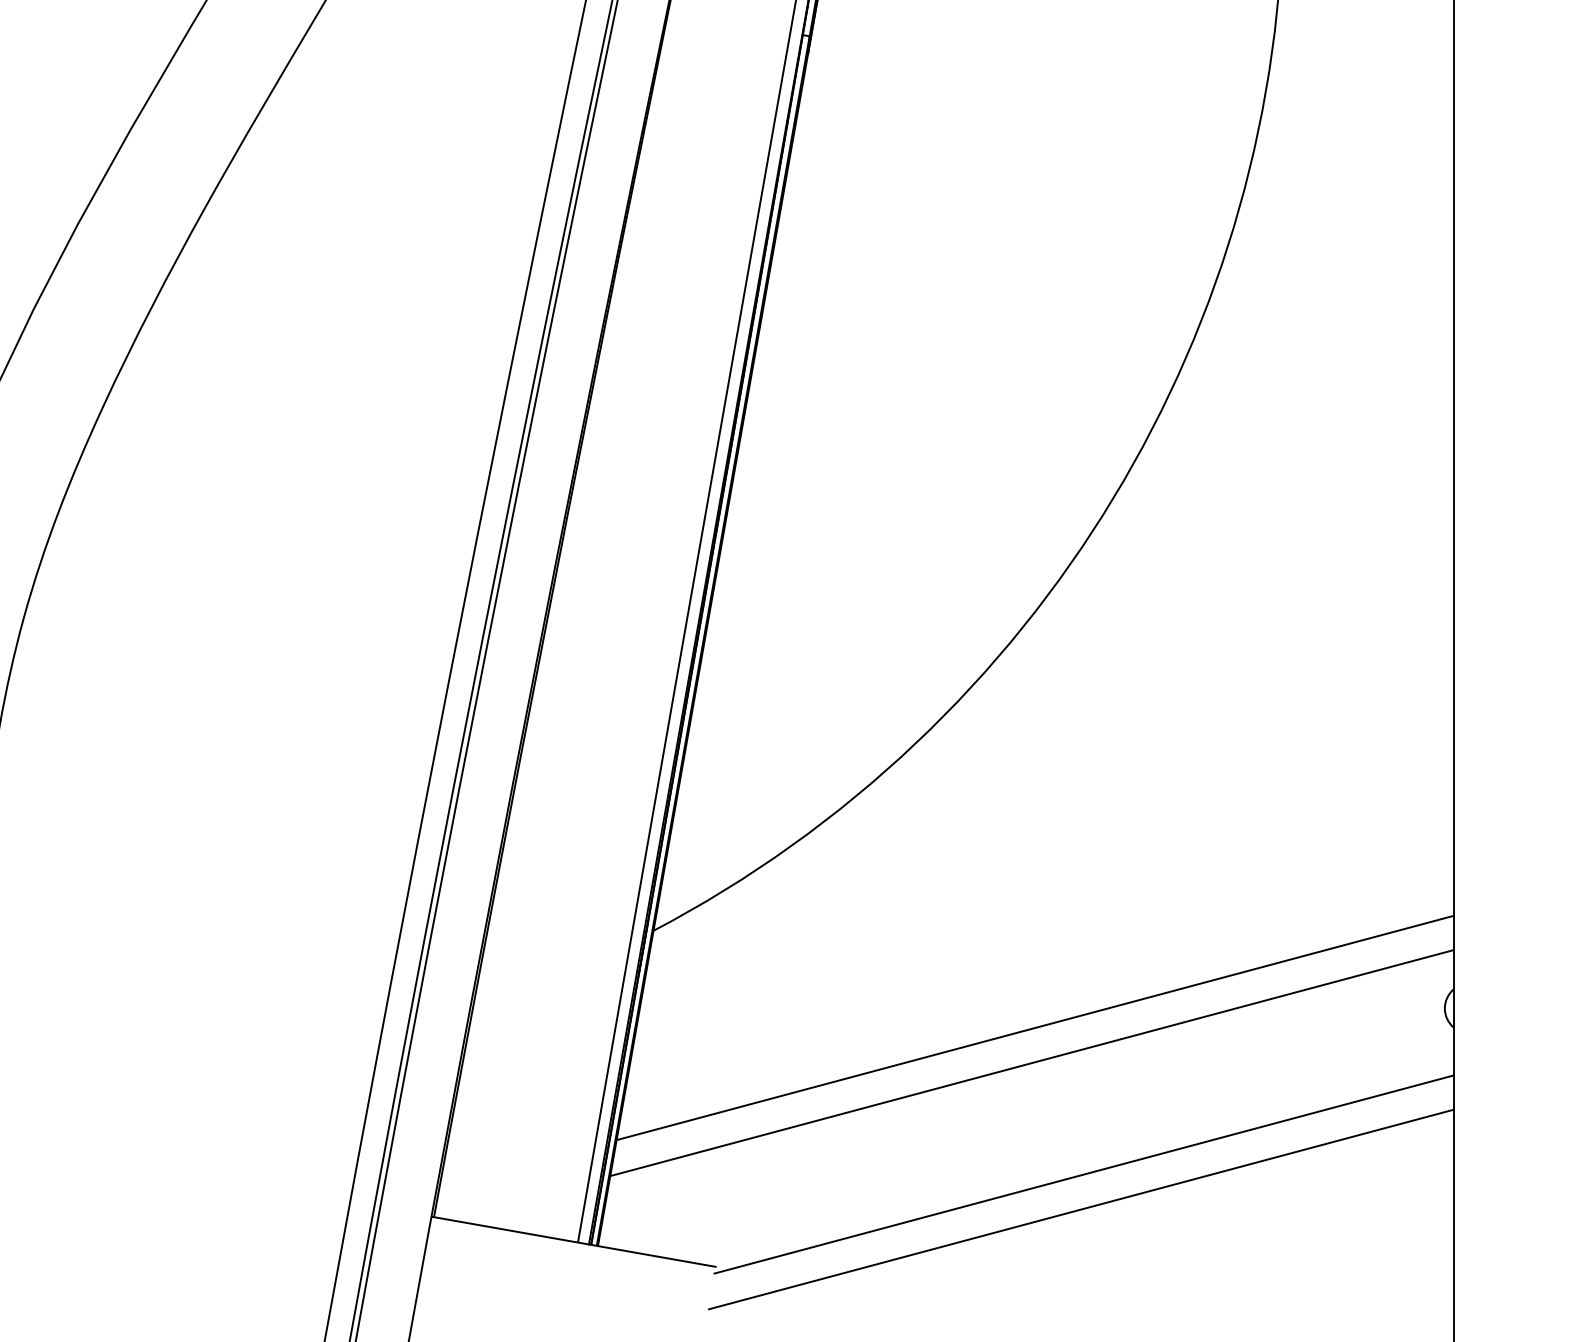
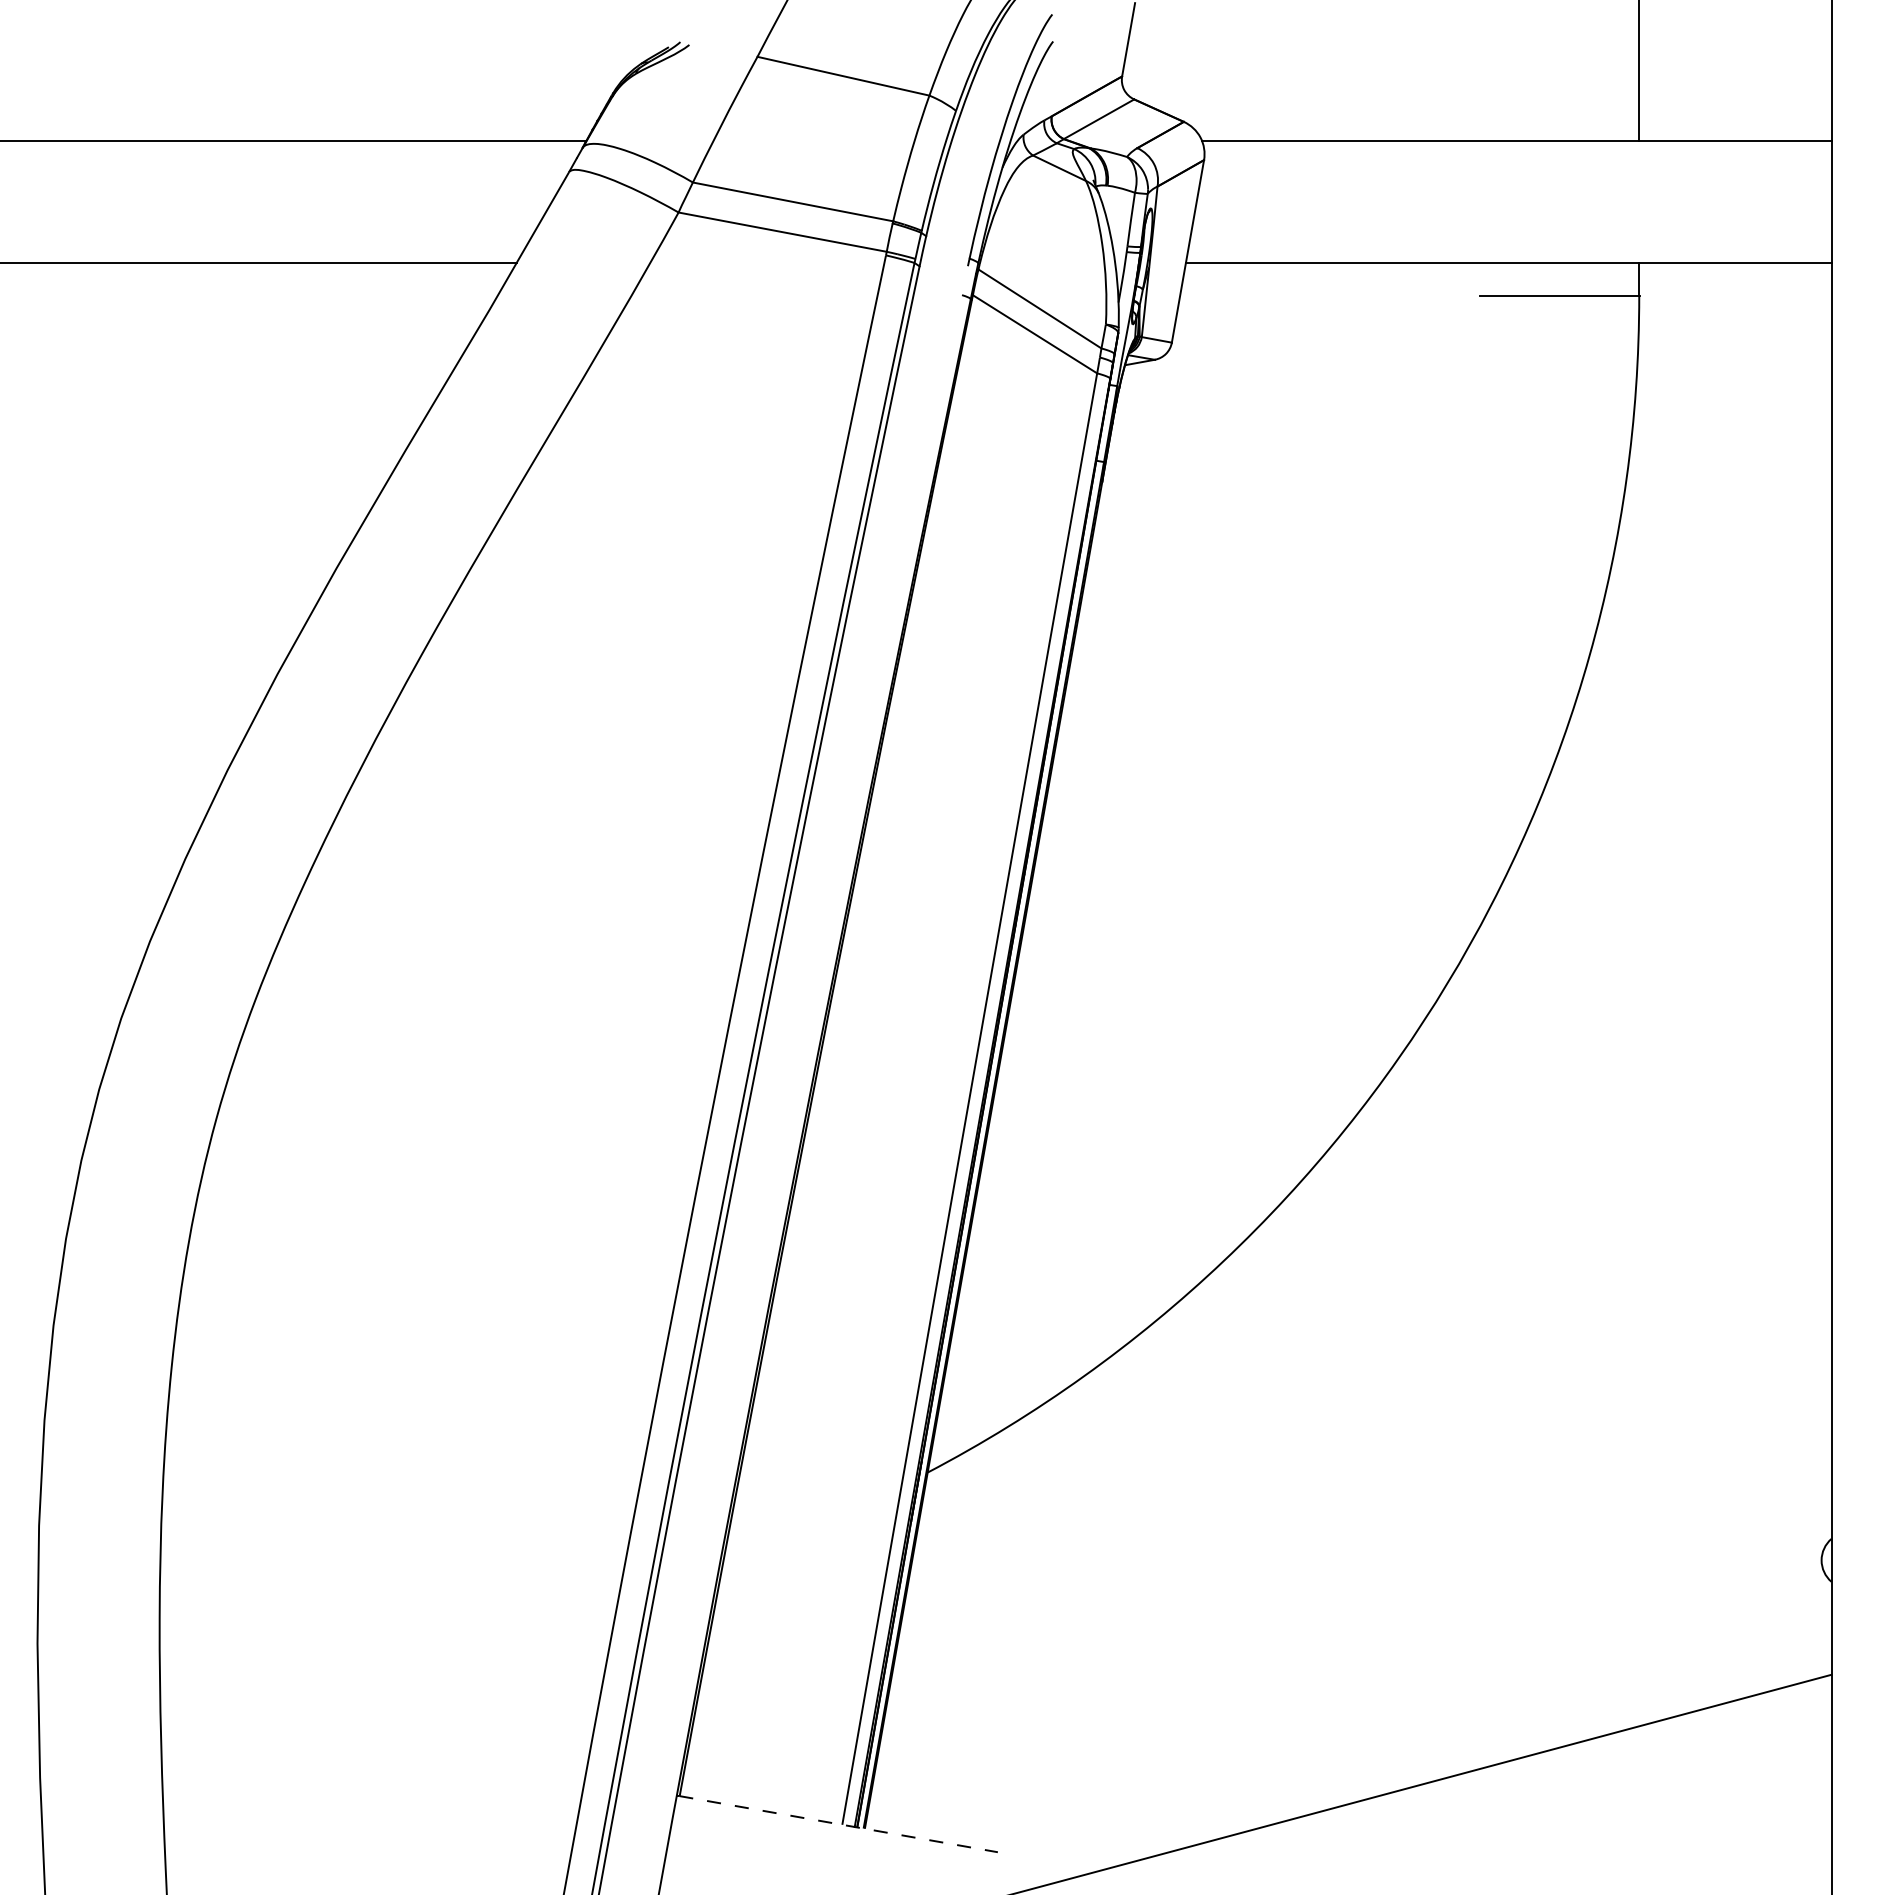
line: (1034, 1028) -> (1358, 1582), removed
line: (1031, 1062) -> (1354, 1621), removed
line: (1083, 1174) -> (1413, 1747), removed
line: (574, 1242) -> (838, 1824), solid -> dashed

